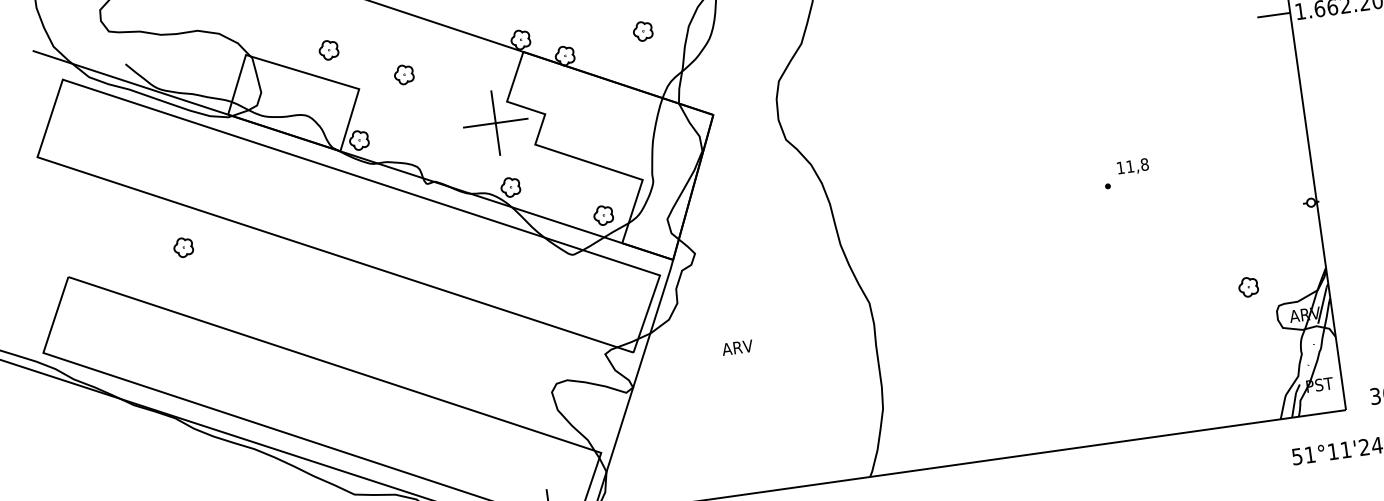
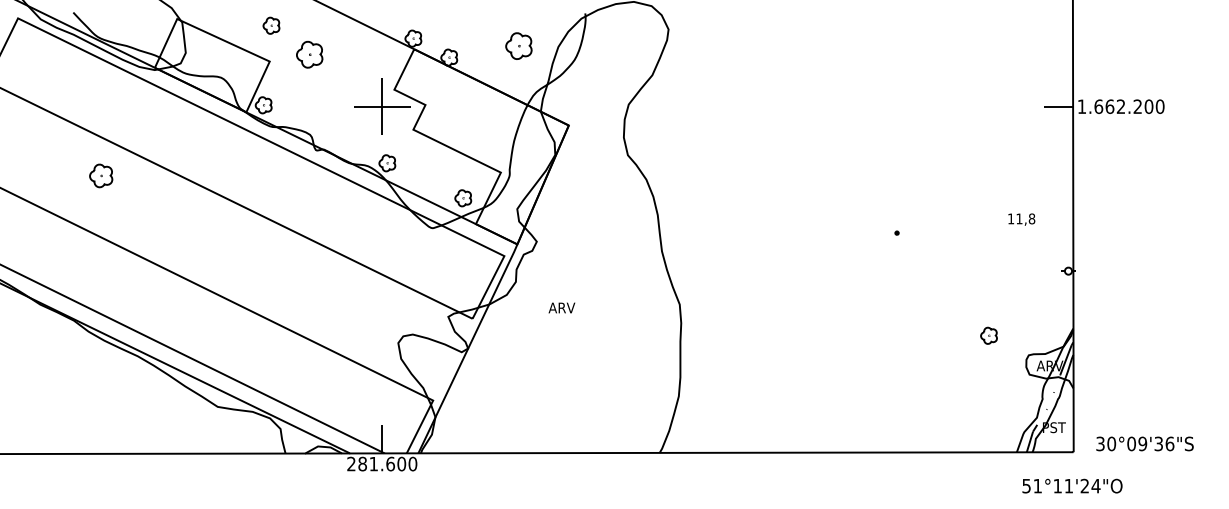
part: (642, 30) -> (518, 45), size x1.6
part: (328, 49) -> (271, 25), moved
part: (403, 74) -> (309, 54), size x1.6
text: (1132, 166) -> (1021, 219), moved
part: (182, 247) -> (100, 175), size x1.4
part: (1247, 286) -> (988, 335), moved
text: (736, 347) -> (561, 307), moved

